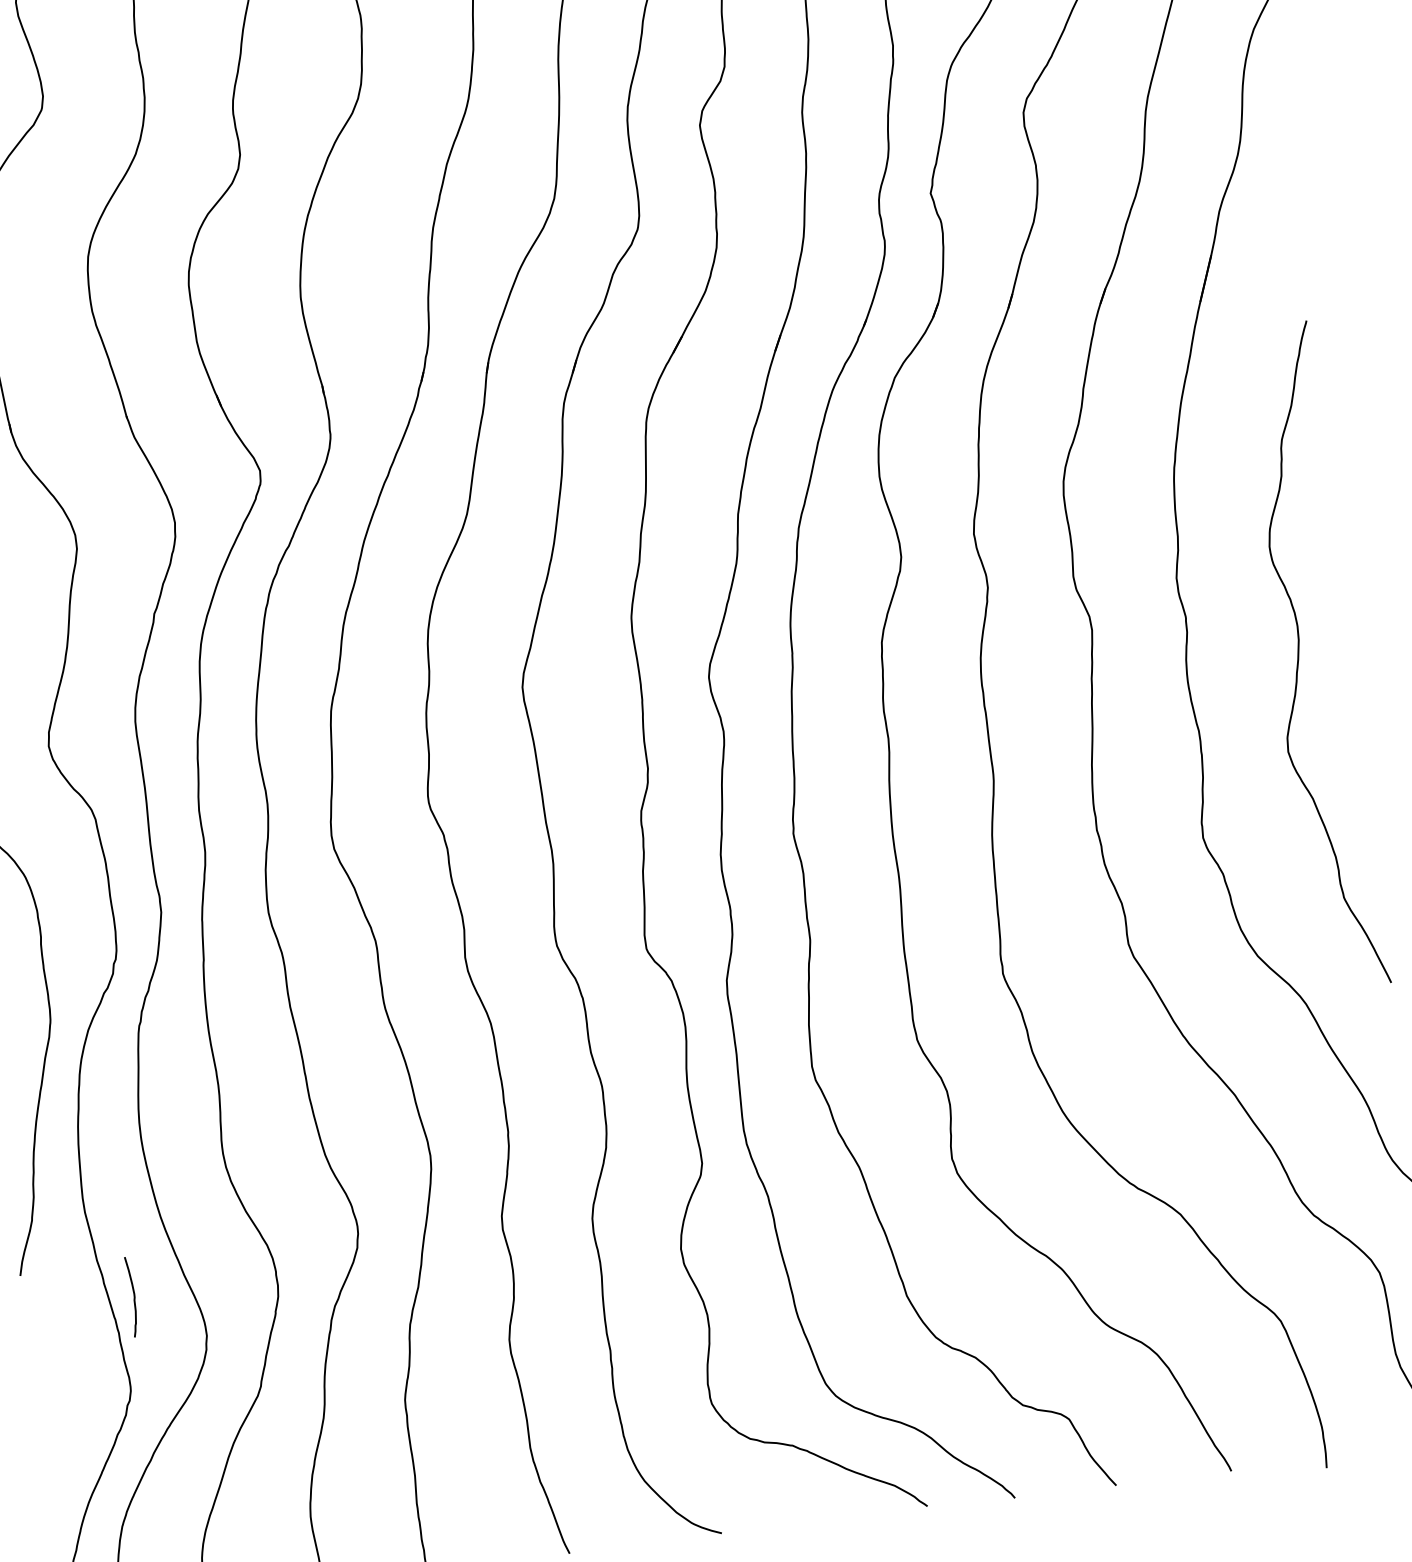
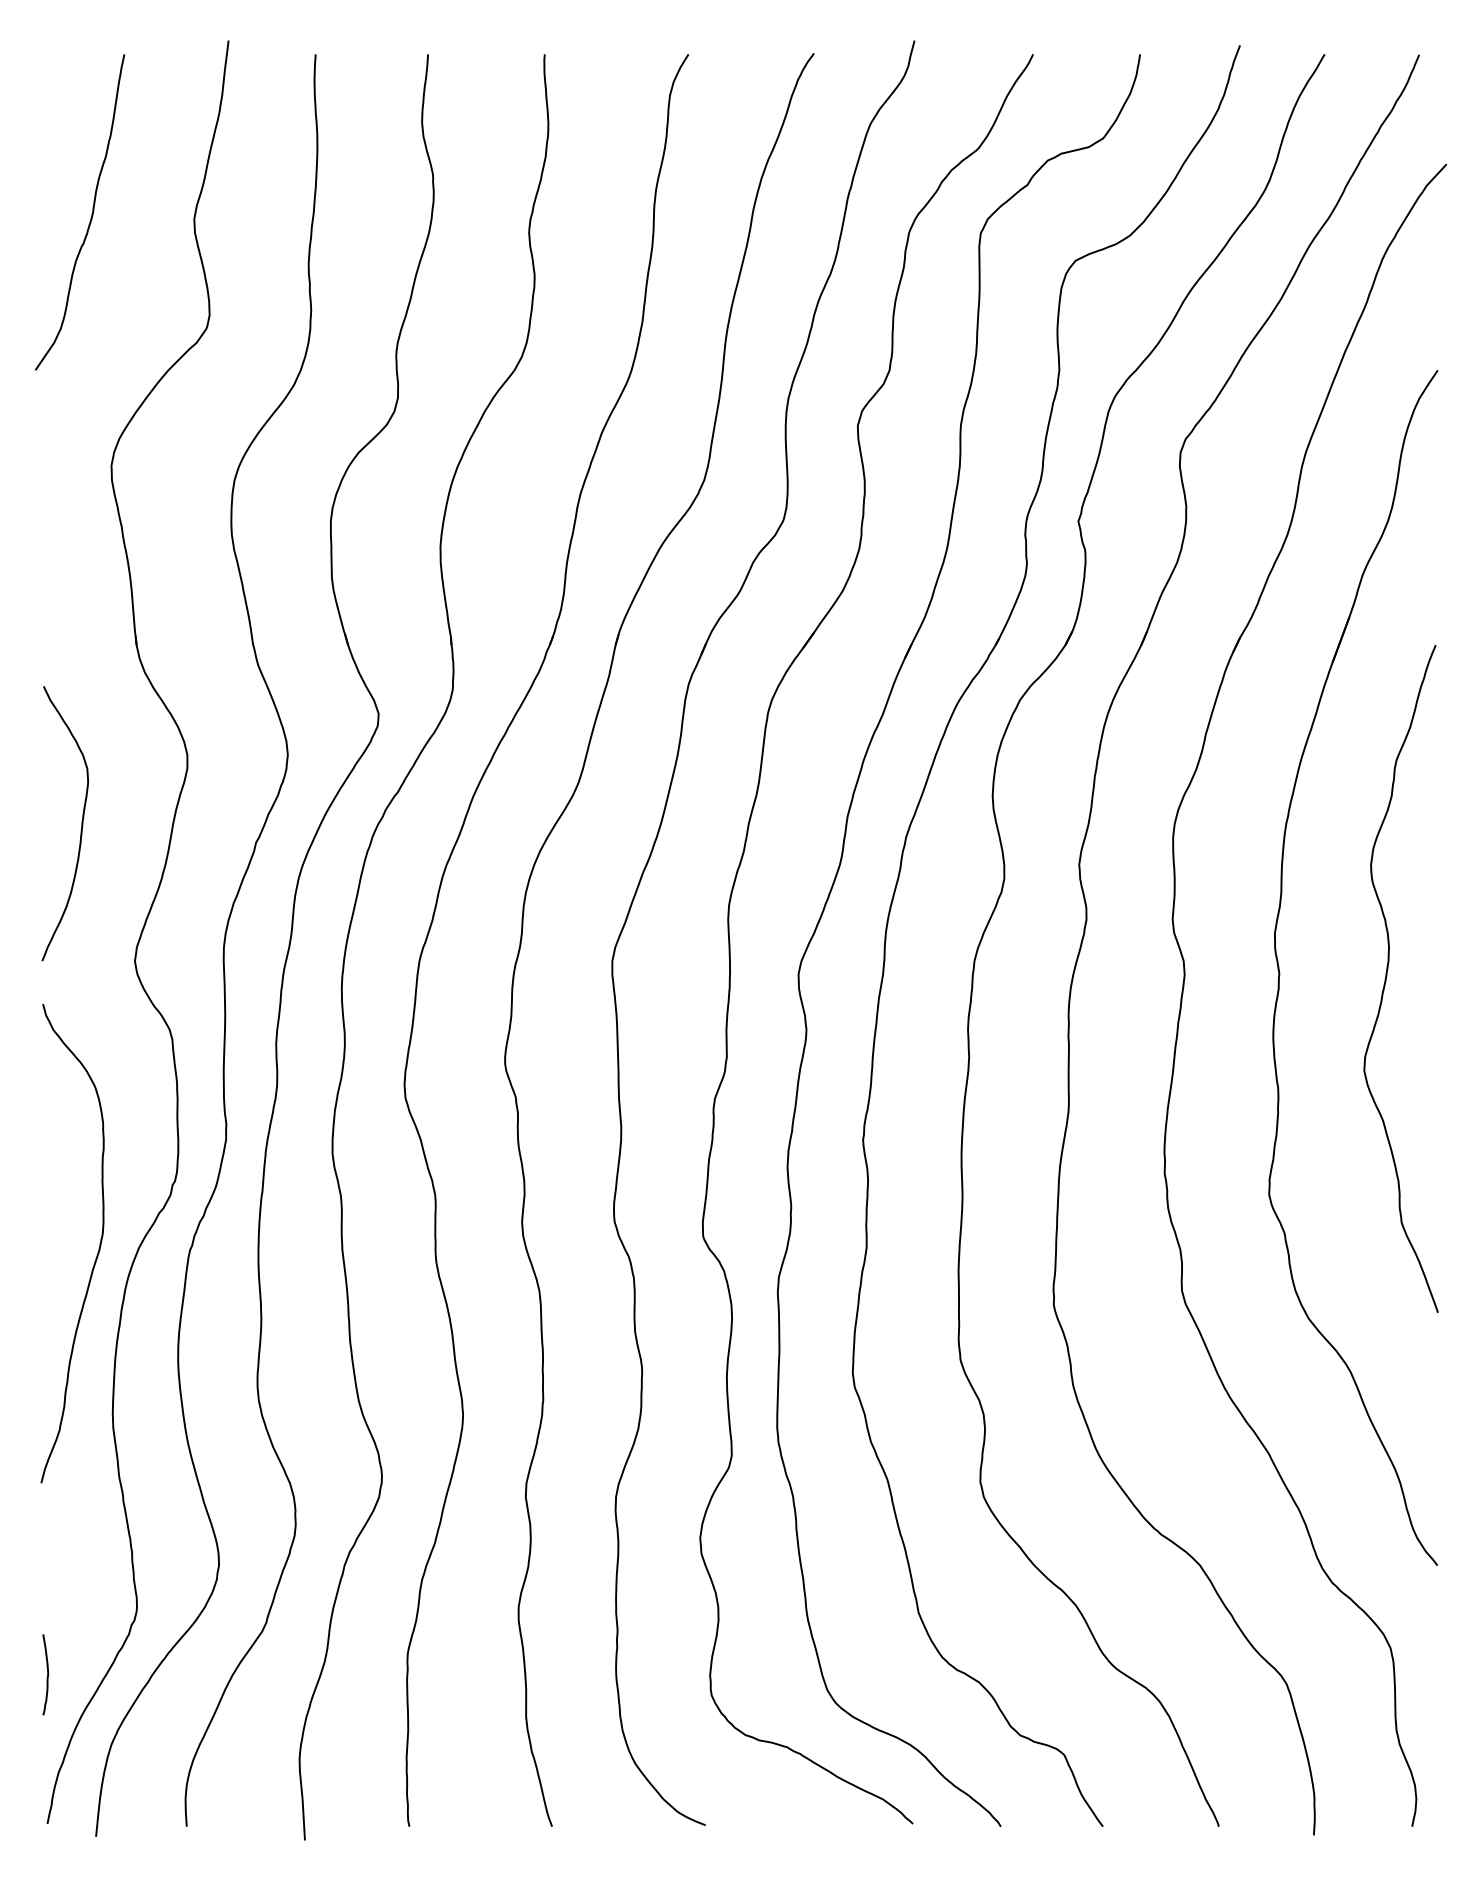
curve: (1299, 655) -> (1387, 976), moved
curve: (133, 1296) -> (47, 1674), moved

